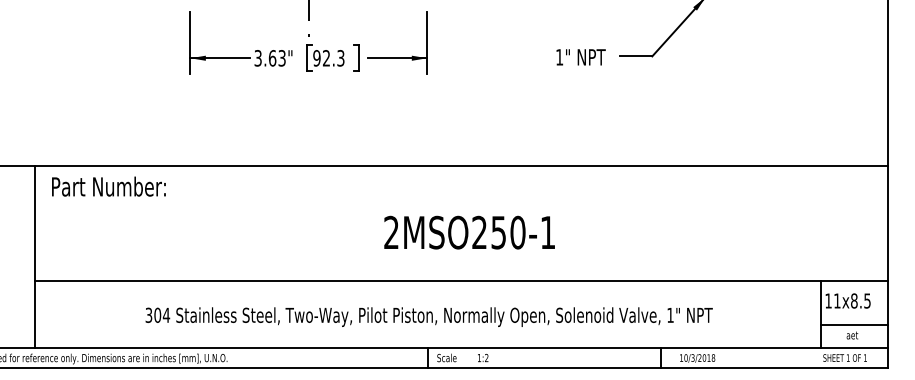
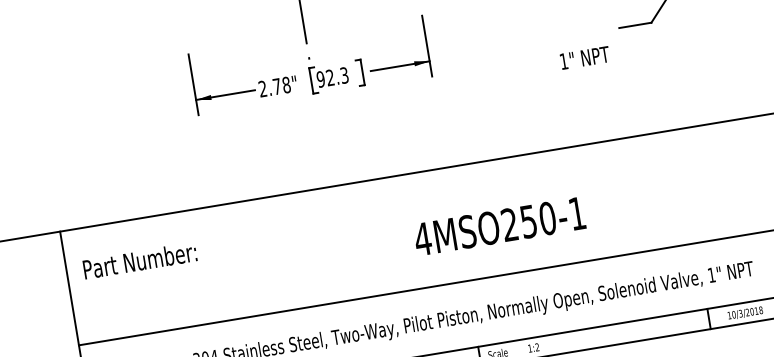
text: (580, 57) -> (584, 58), moved
text: (269, 58) -> (274, 87), 3.63" -> 2.78"
text: (108, 186) -> (139, 260), moved
text: (391, 231) -> (422, 238), 2MSO250-1 -> 4MSO250-1

